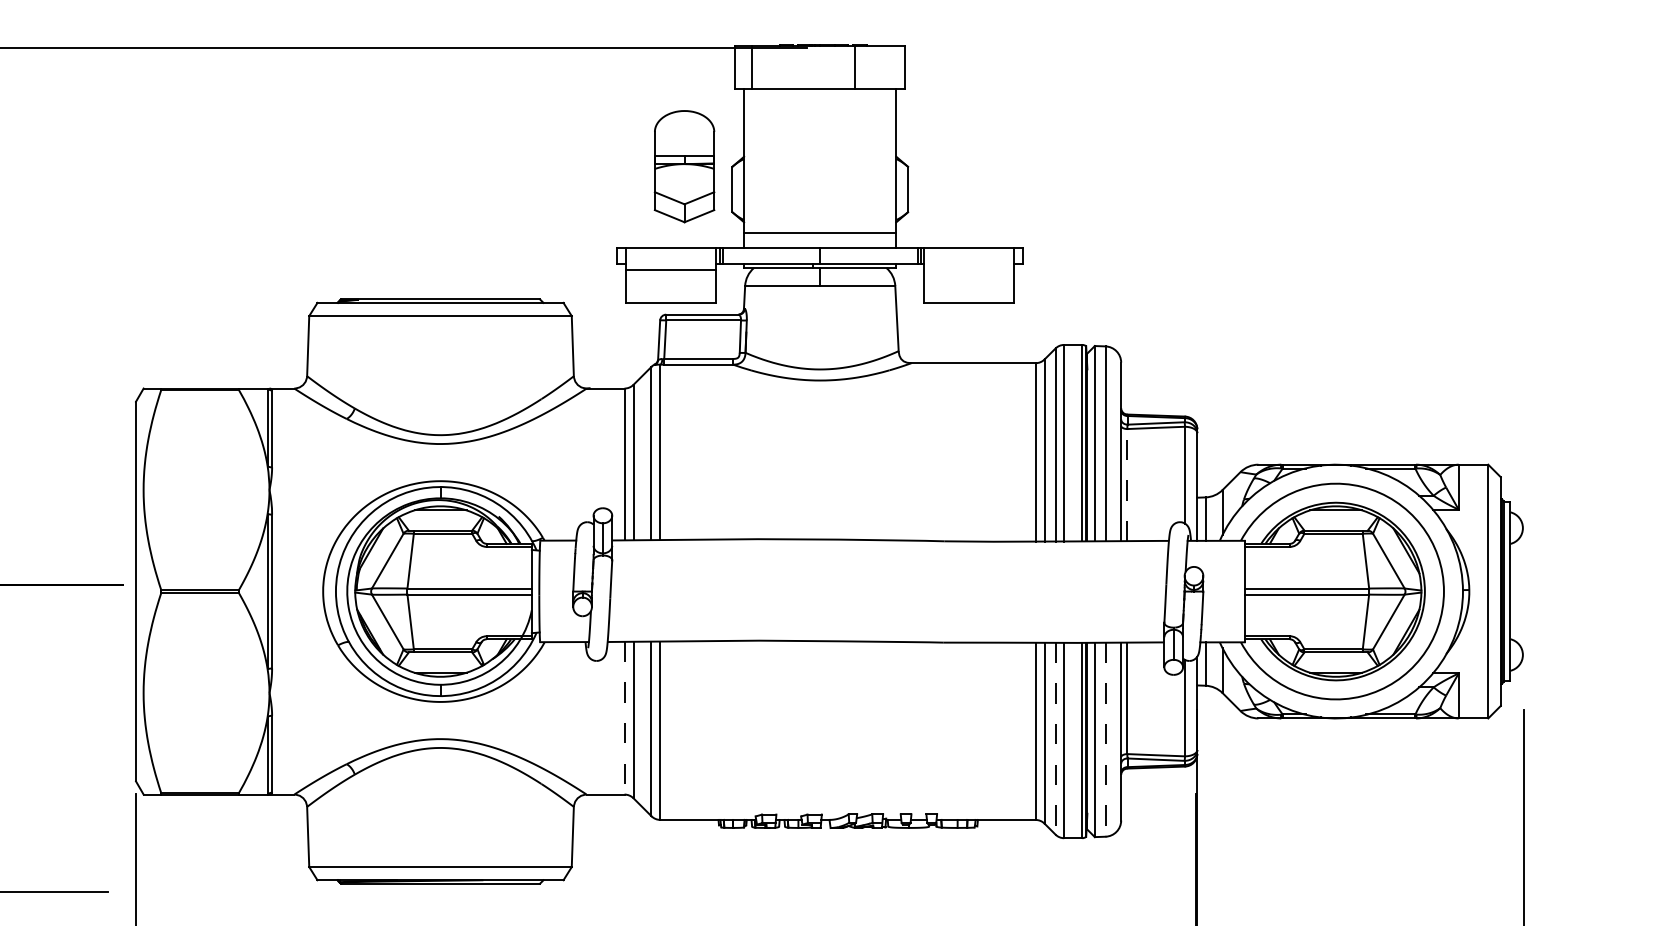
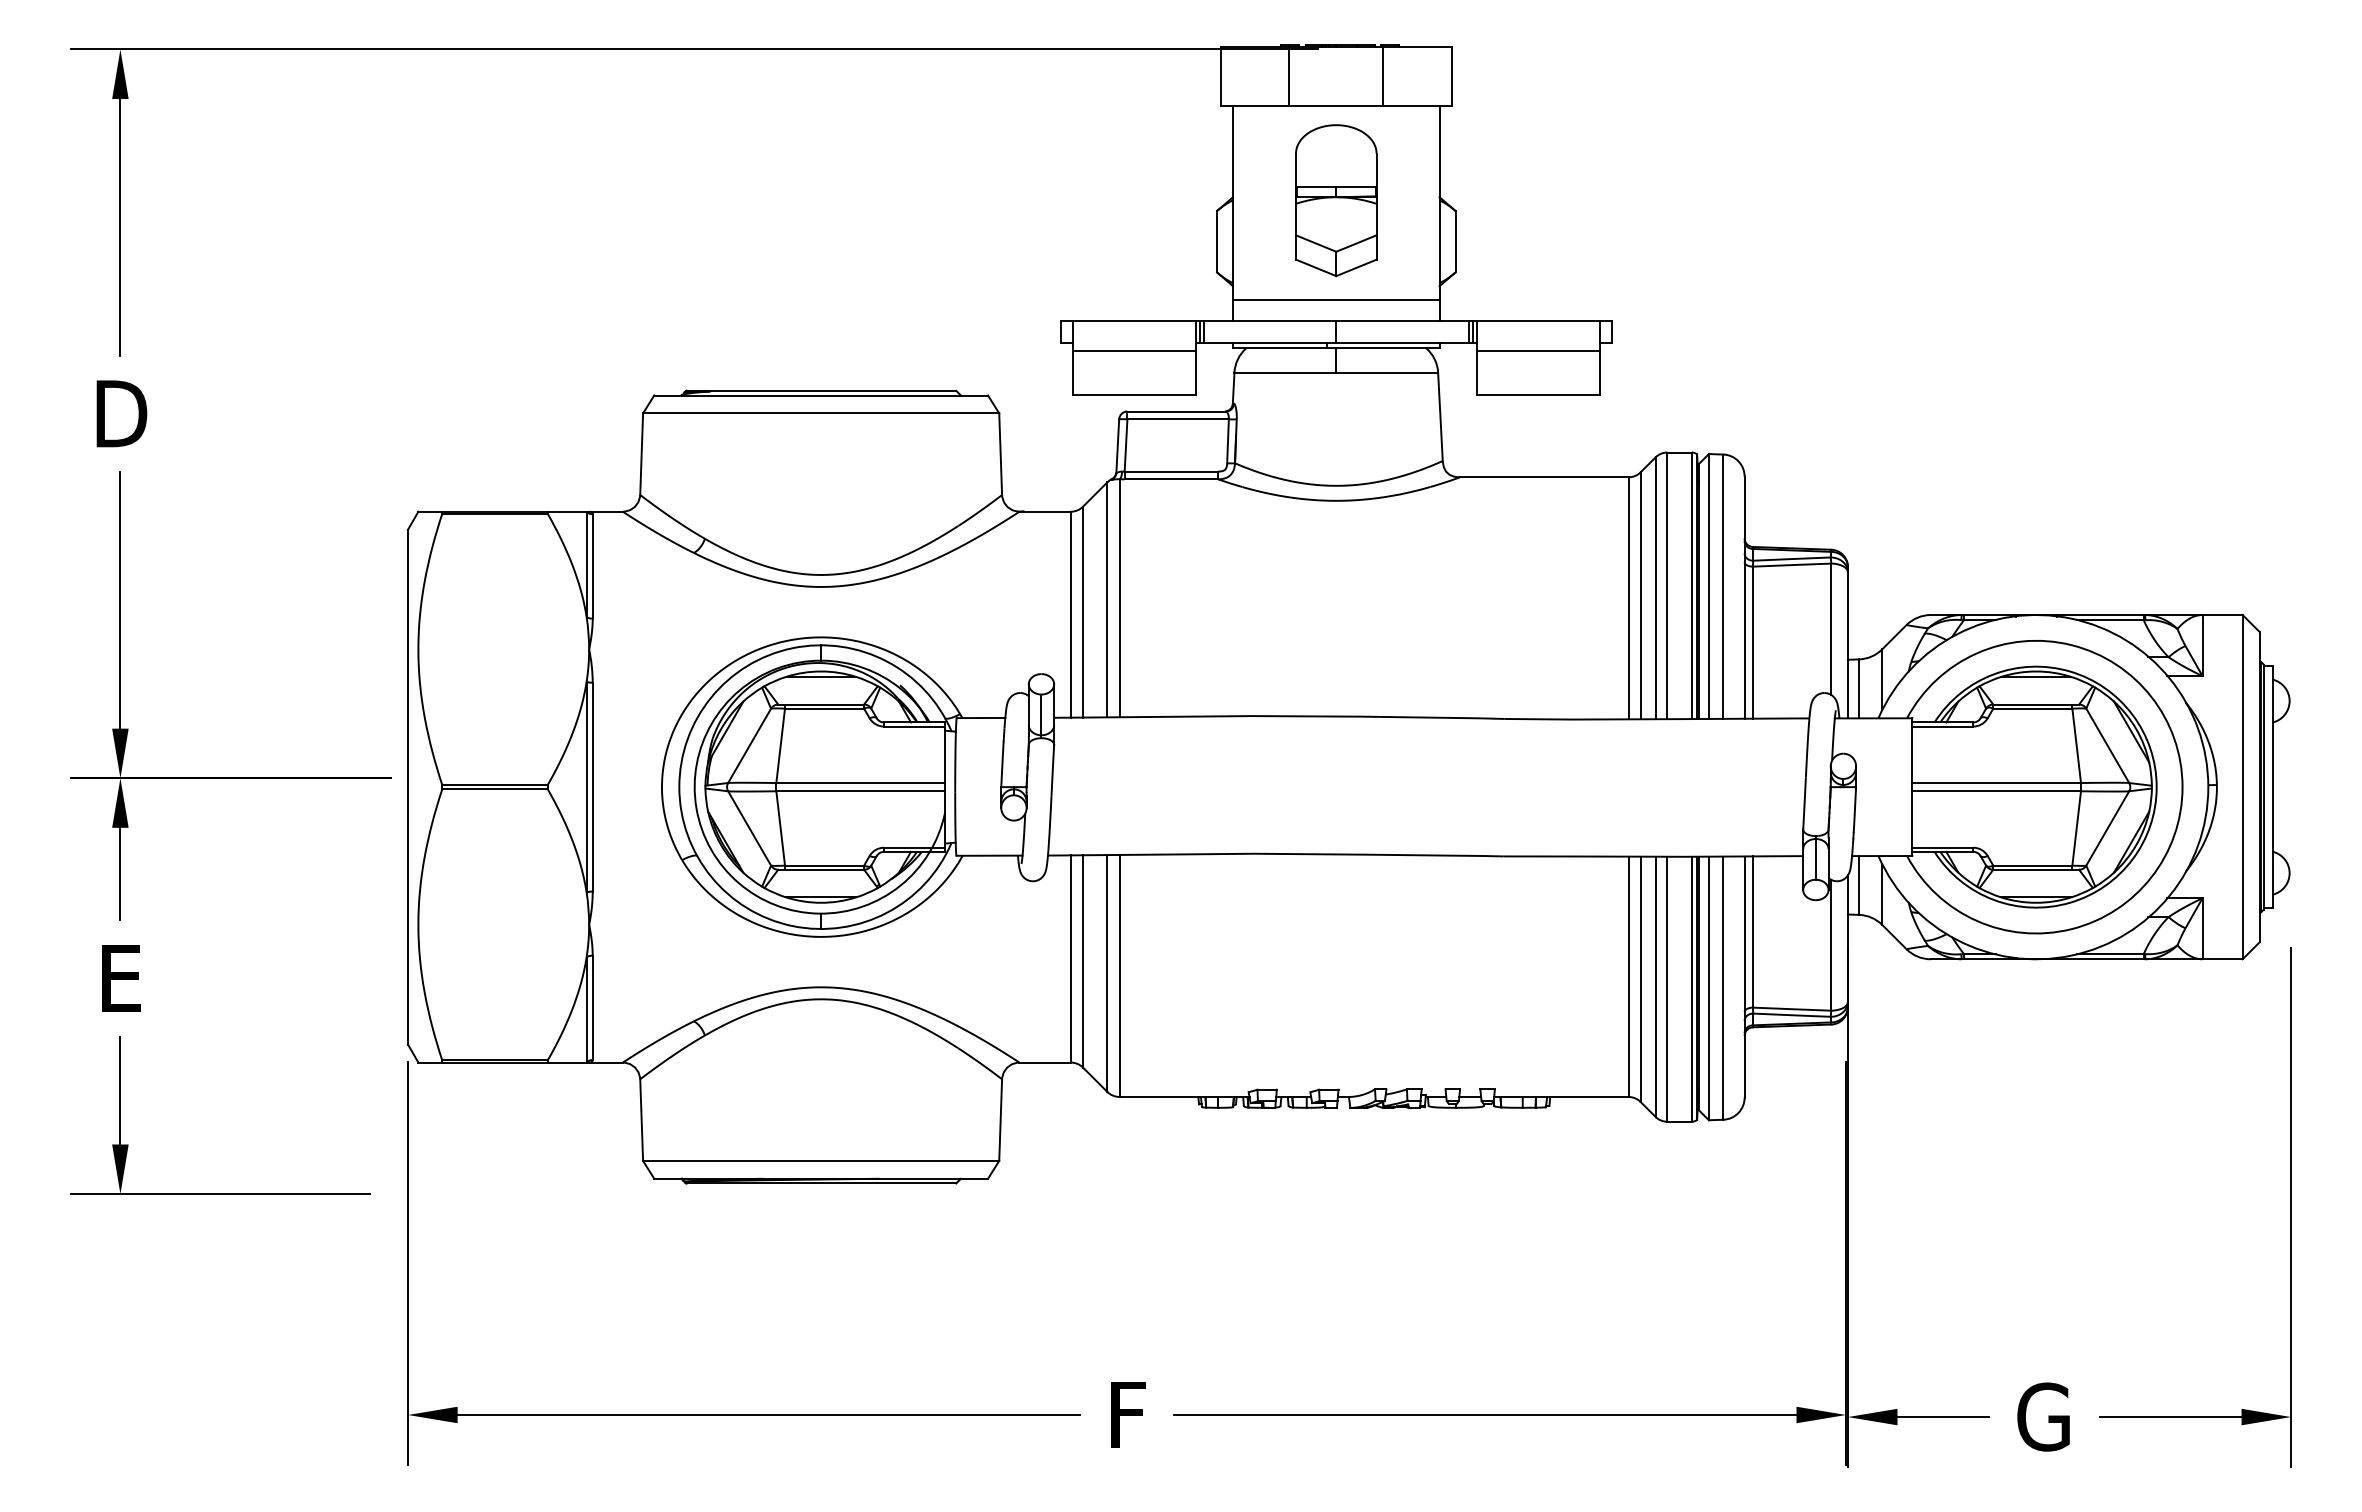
line: (751, 67) -> (1289, 75), moved
part: (684, 166) -> (1336, 200), moved
line: (969, 269) -> (1538, 350), added
line: (1126, 484) -> (1752, 642), dashed -> solid
line: (624, 717) -> (1070, 958), dashed -> solid
line: (1055, 739) -> (1655, 987), dashed -> solid
line: (1105, 739) -> (1723, 988), dashed -> solid

